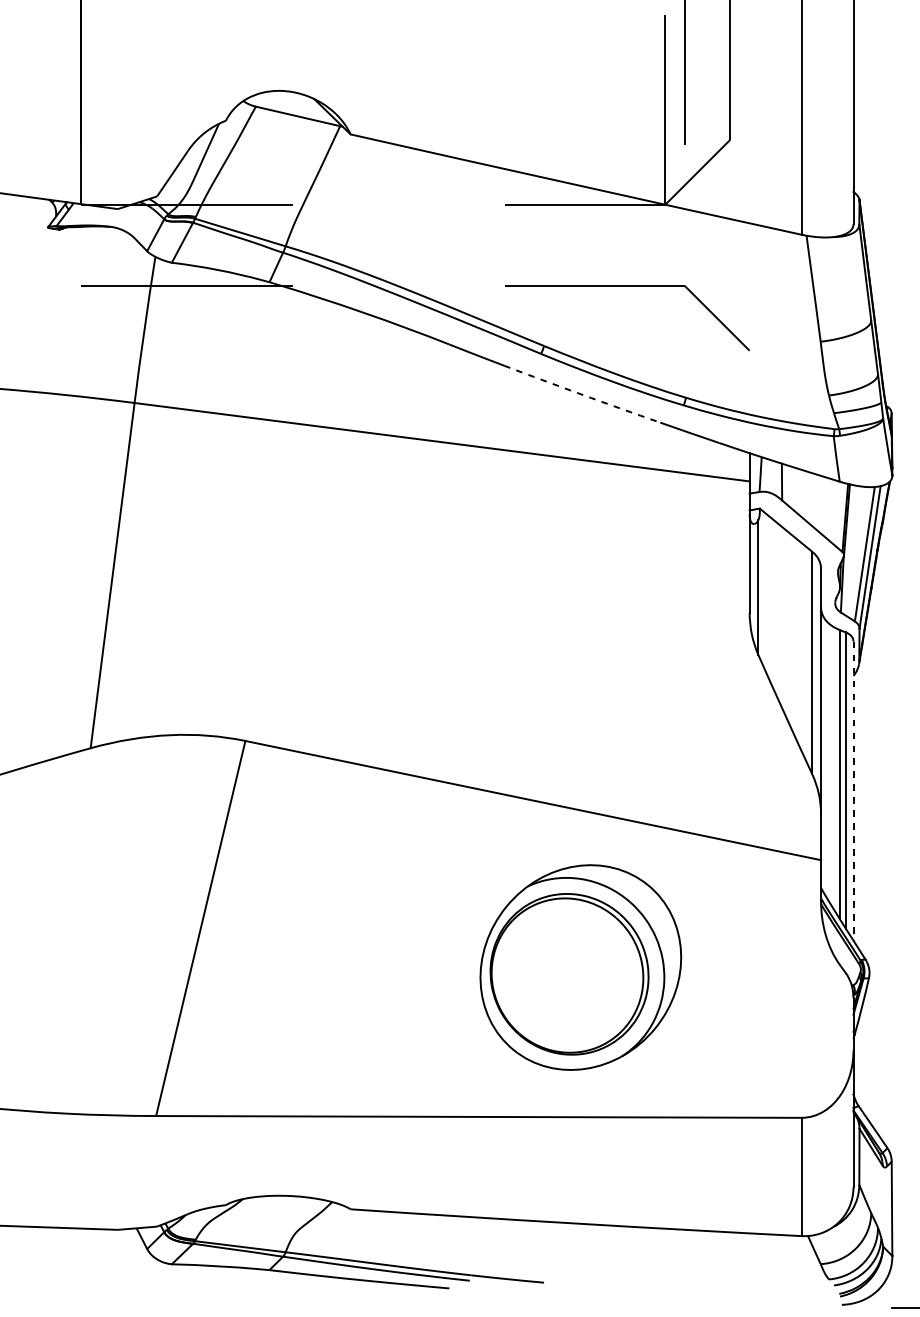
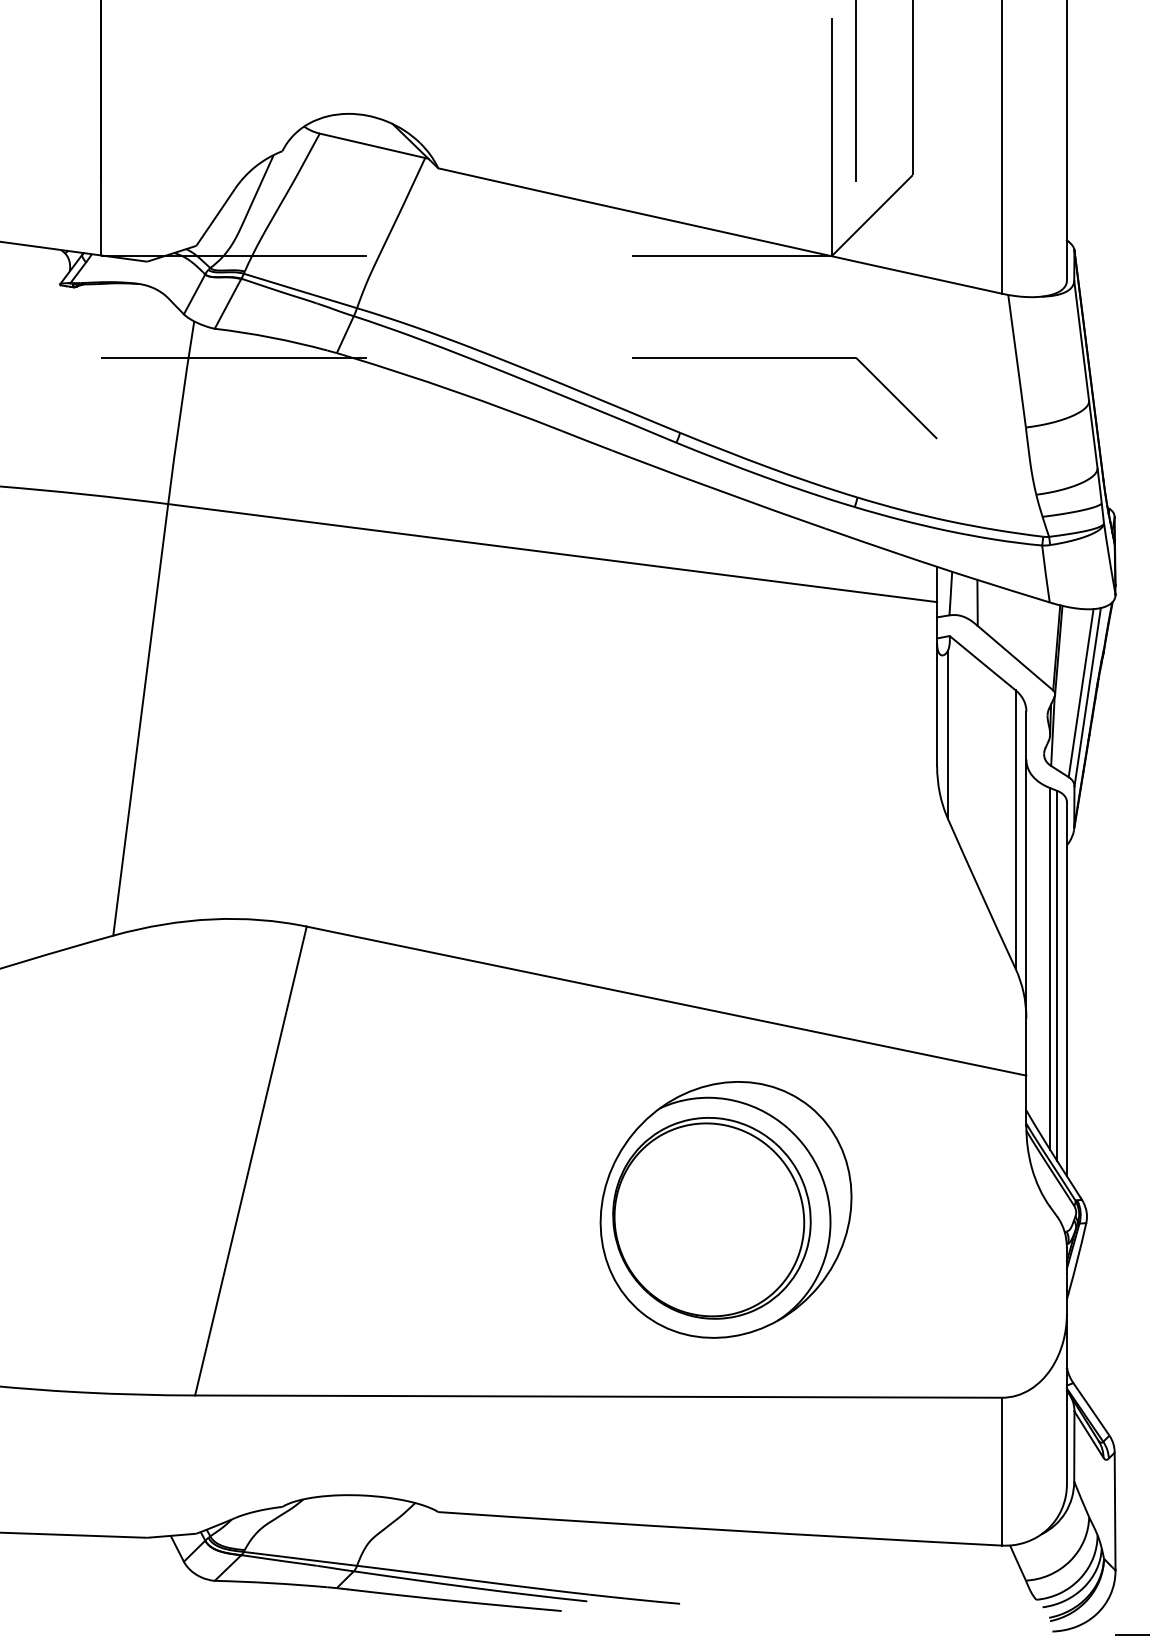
arc: (581, 394) -> (727, 493), dashed -> solid
line: (853, 791) -> (1066, 989), dashed -> solid

